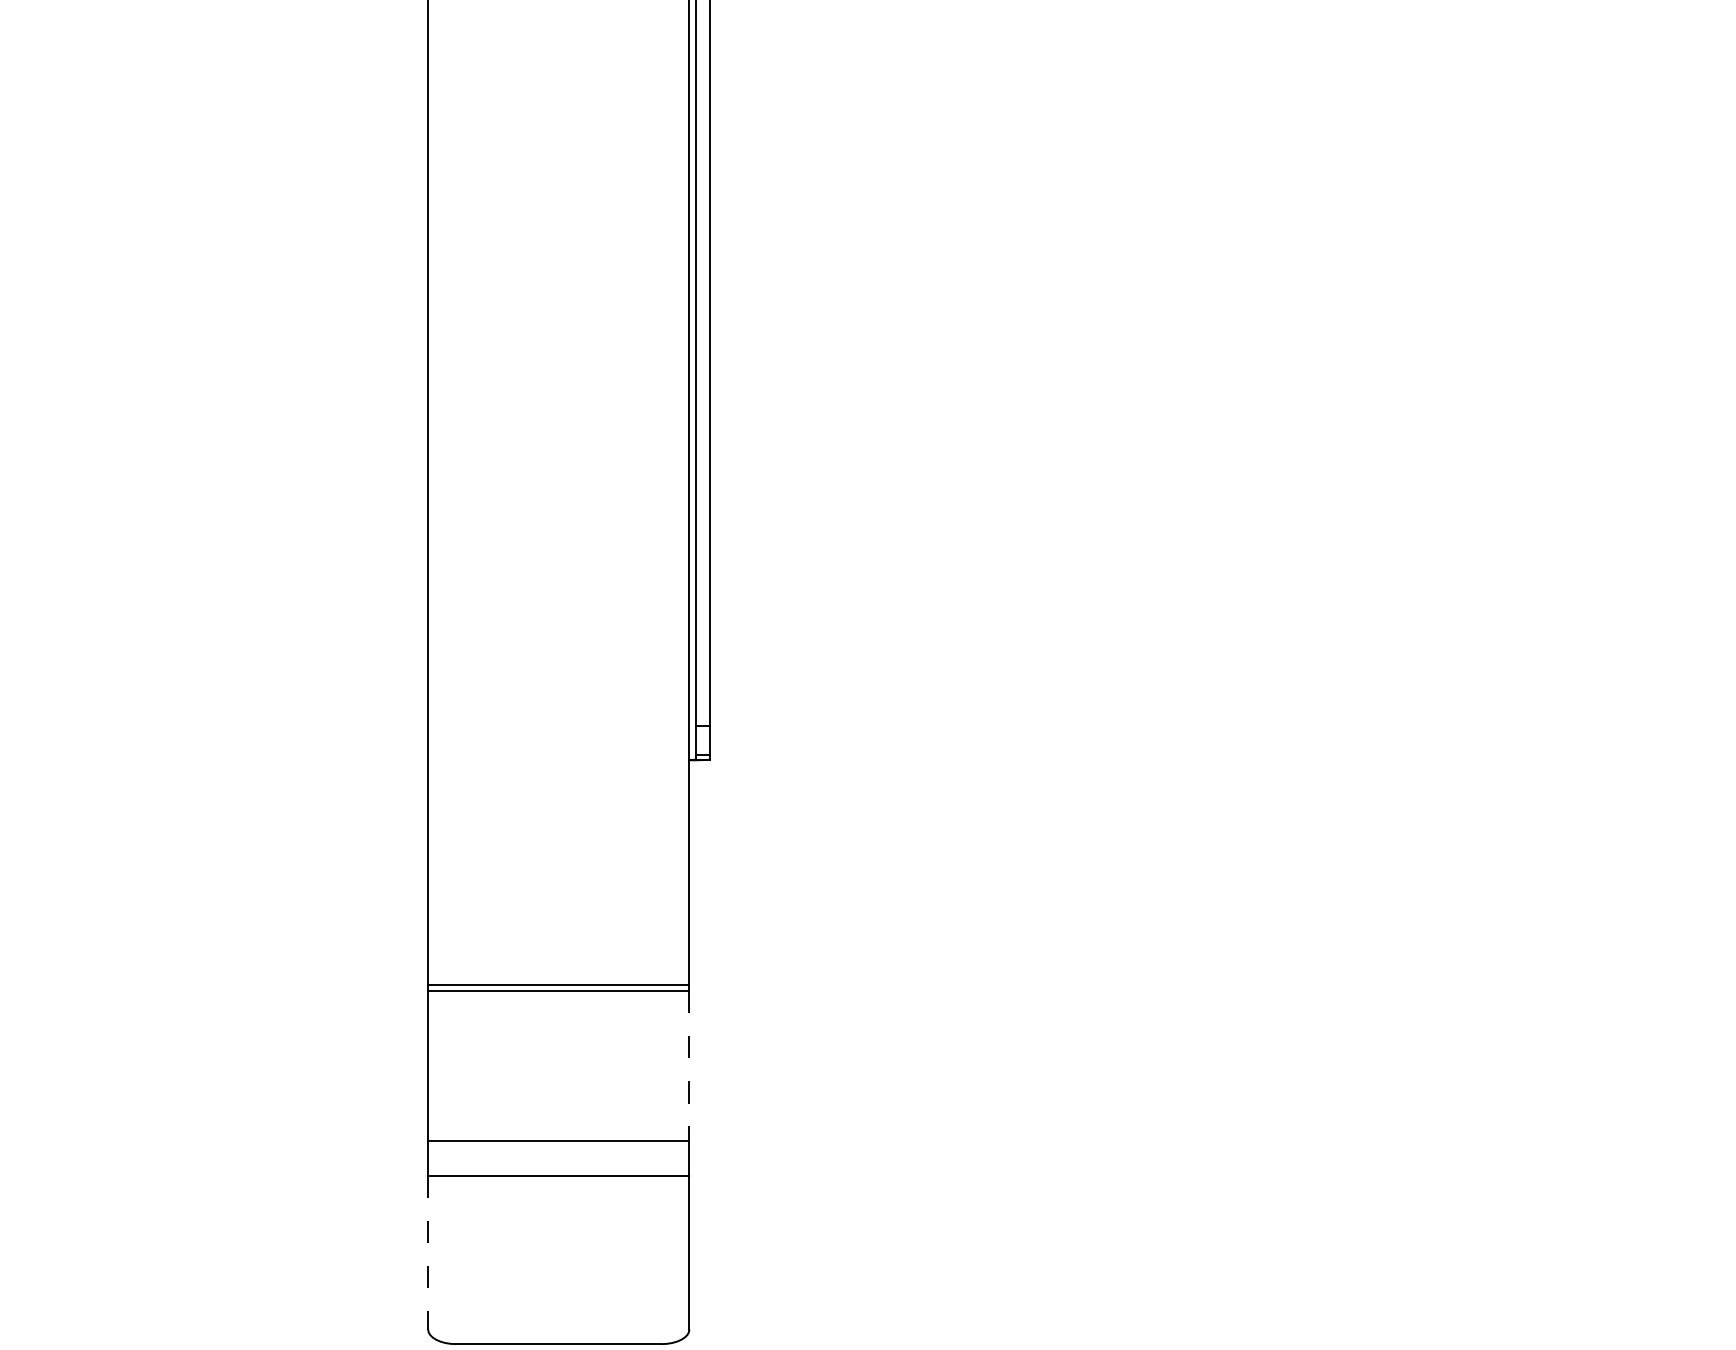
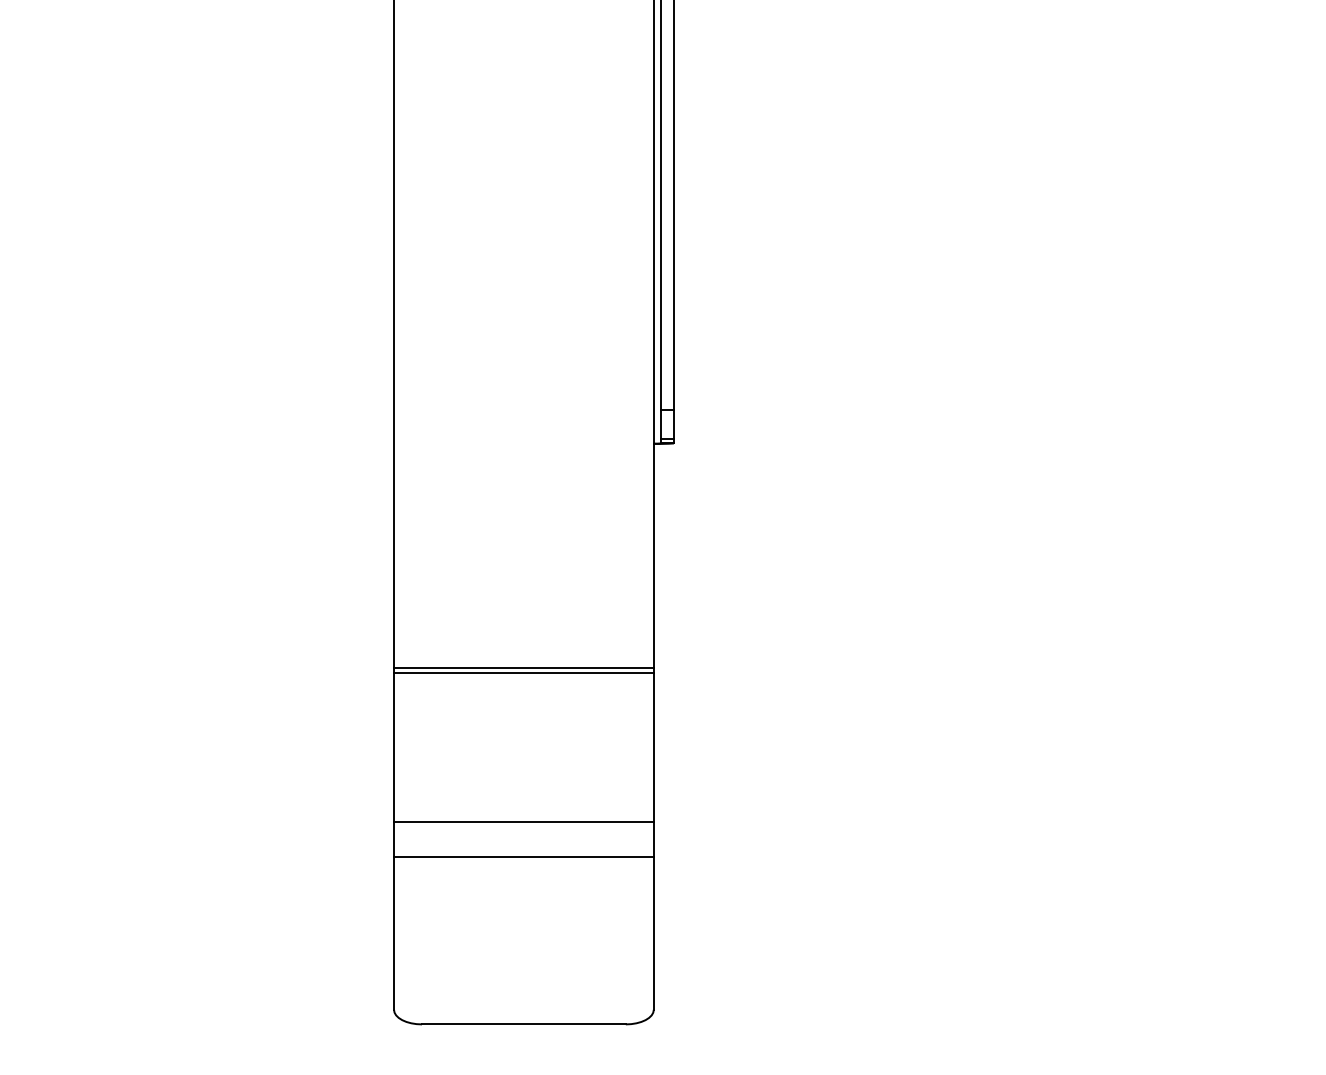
line: (689, 1065) -> (653, 747), dashed -> solid
line: (428, 1252) -> (394, 933), dashed -> solid

